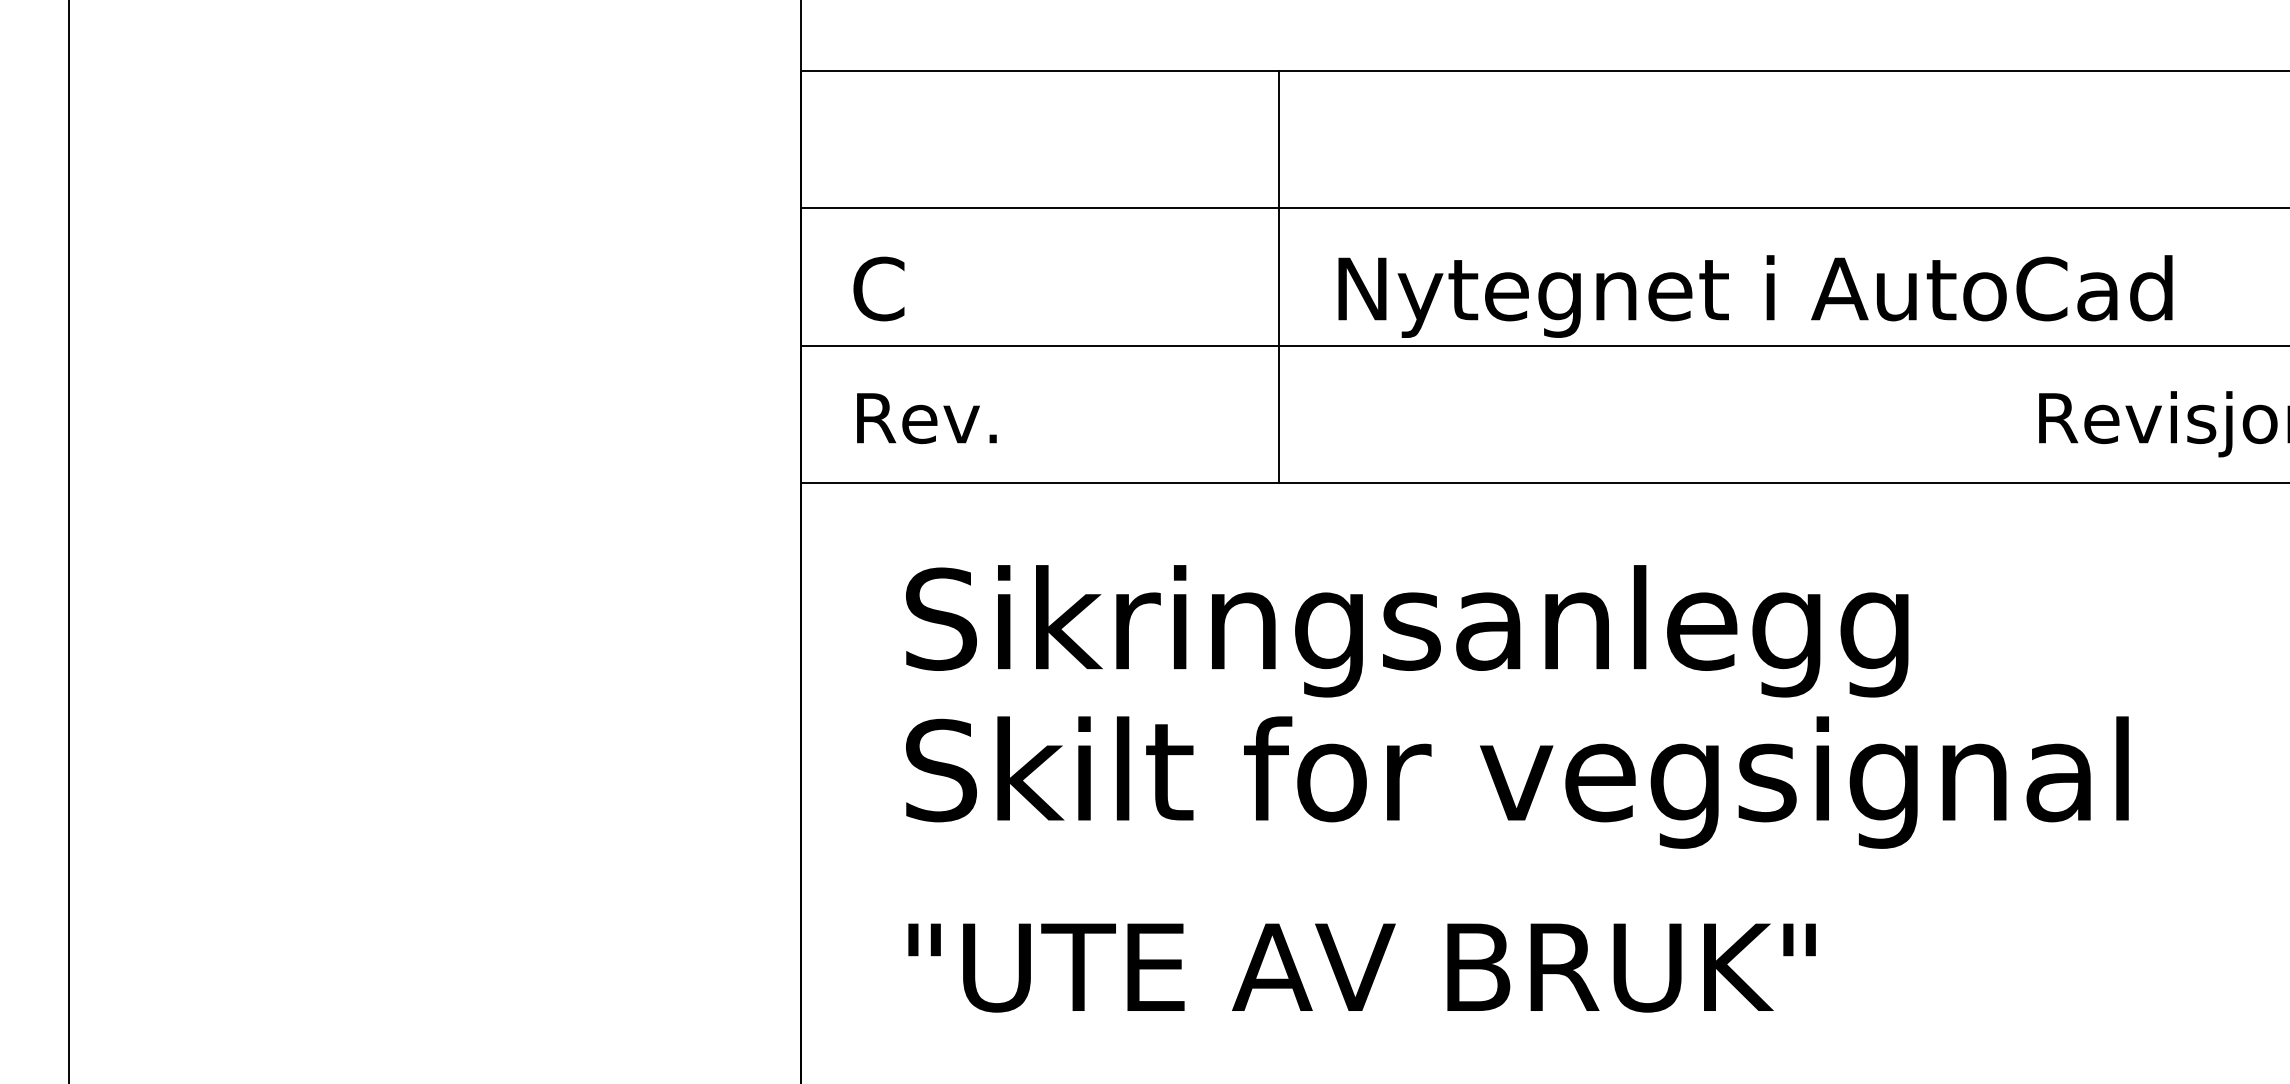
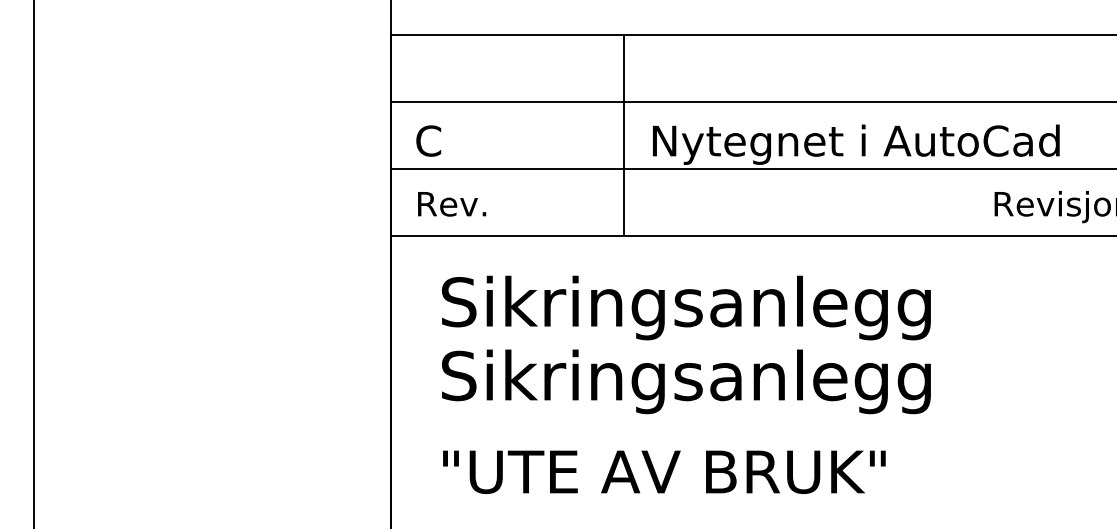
text: (1563, 781) -> (762, 381), Skilt for vegsignal -> Sikringsanlegg

